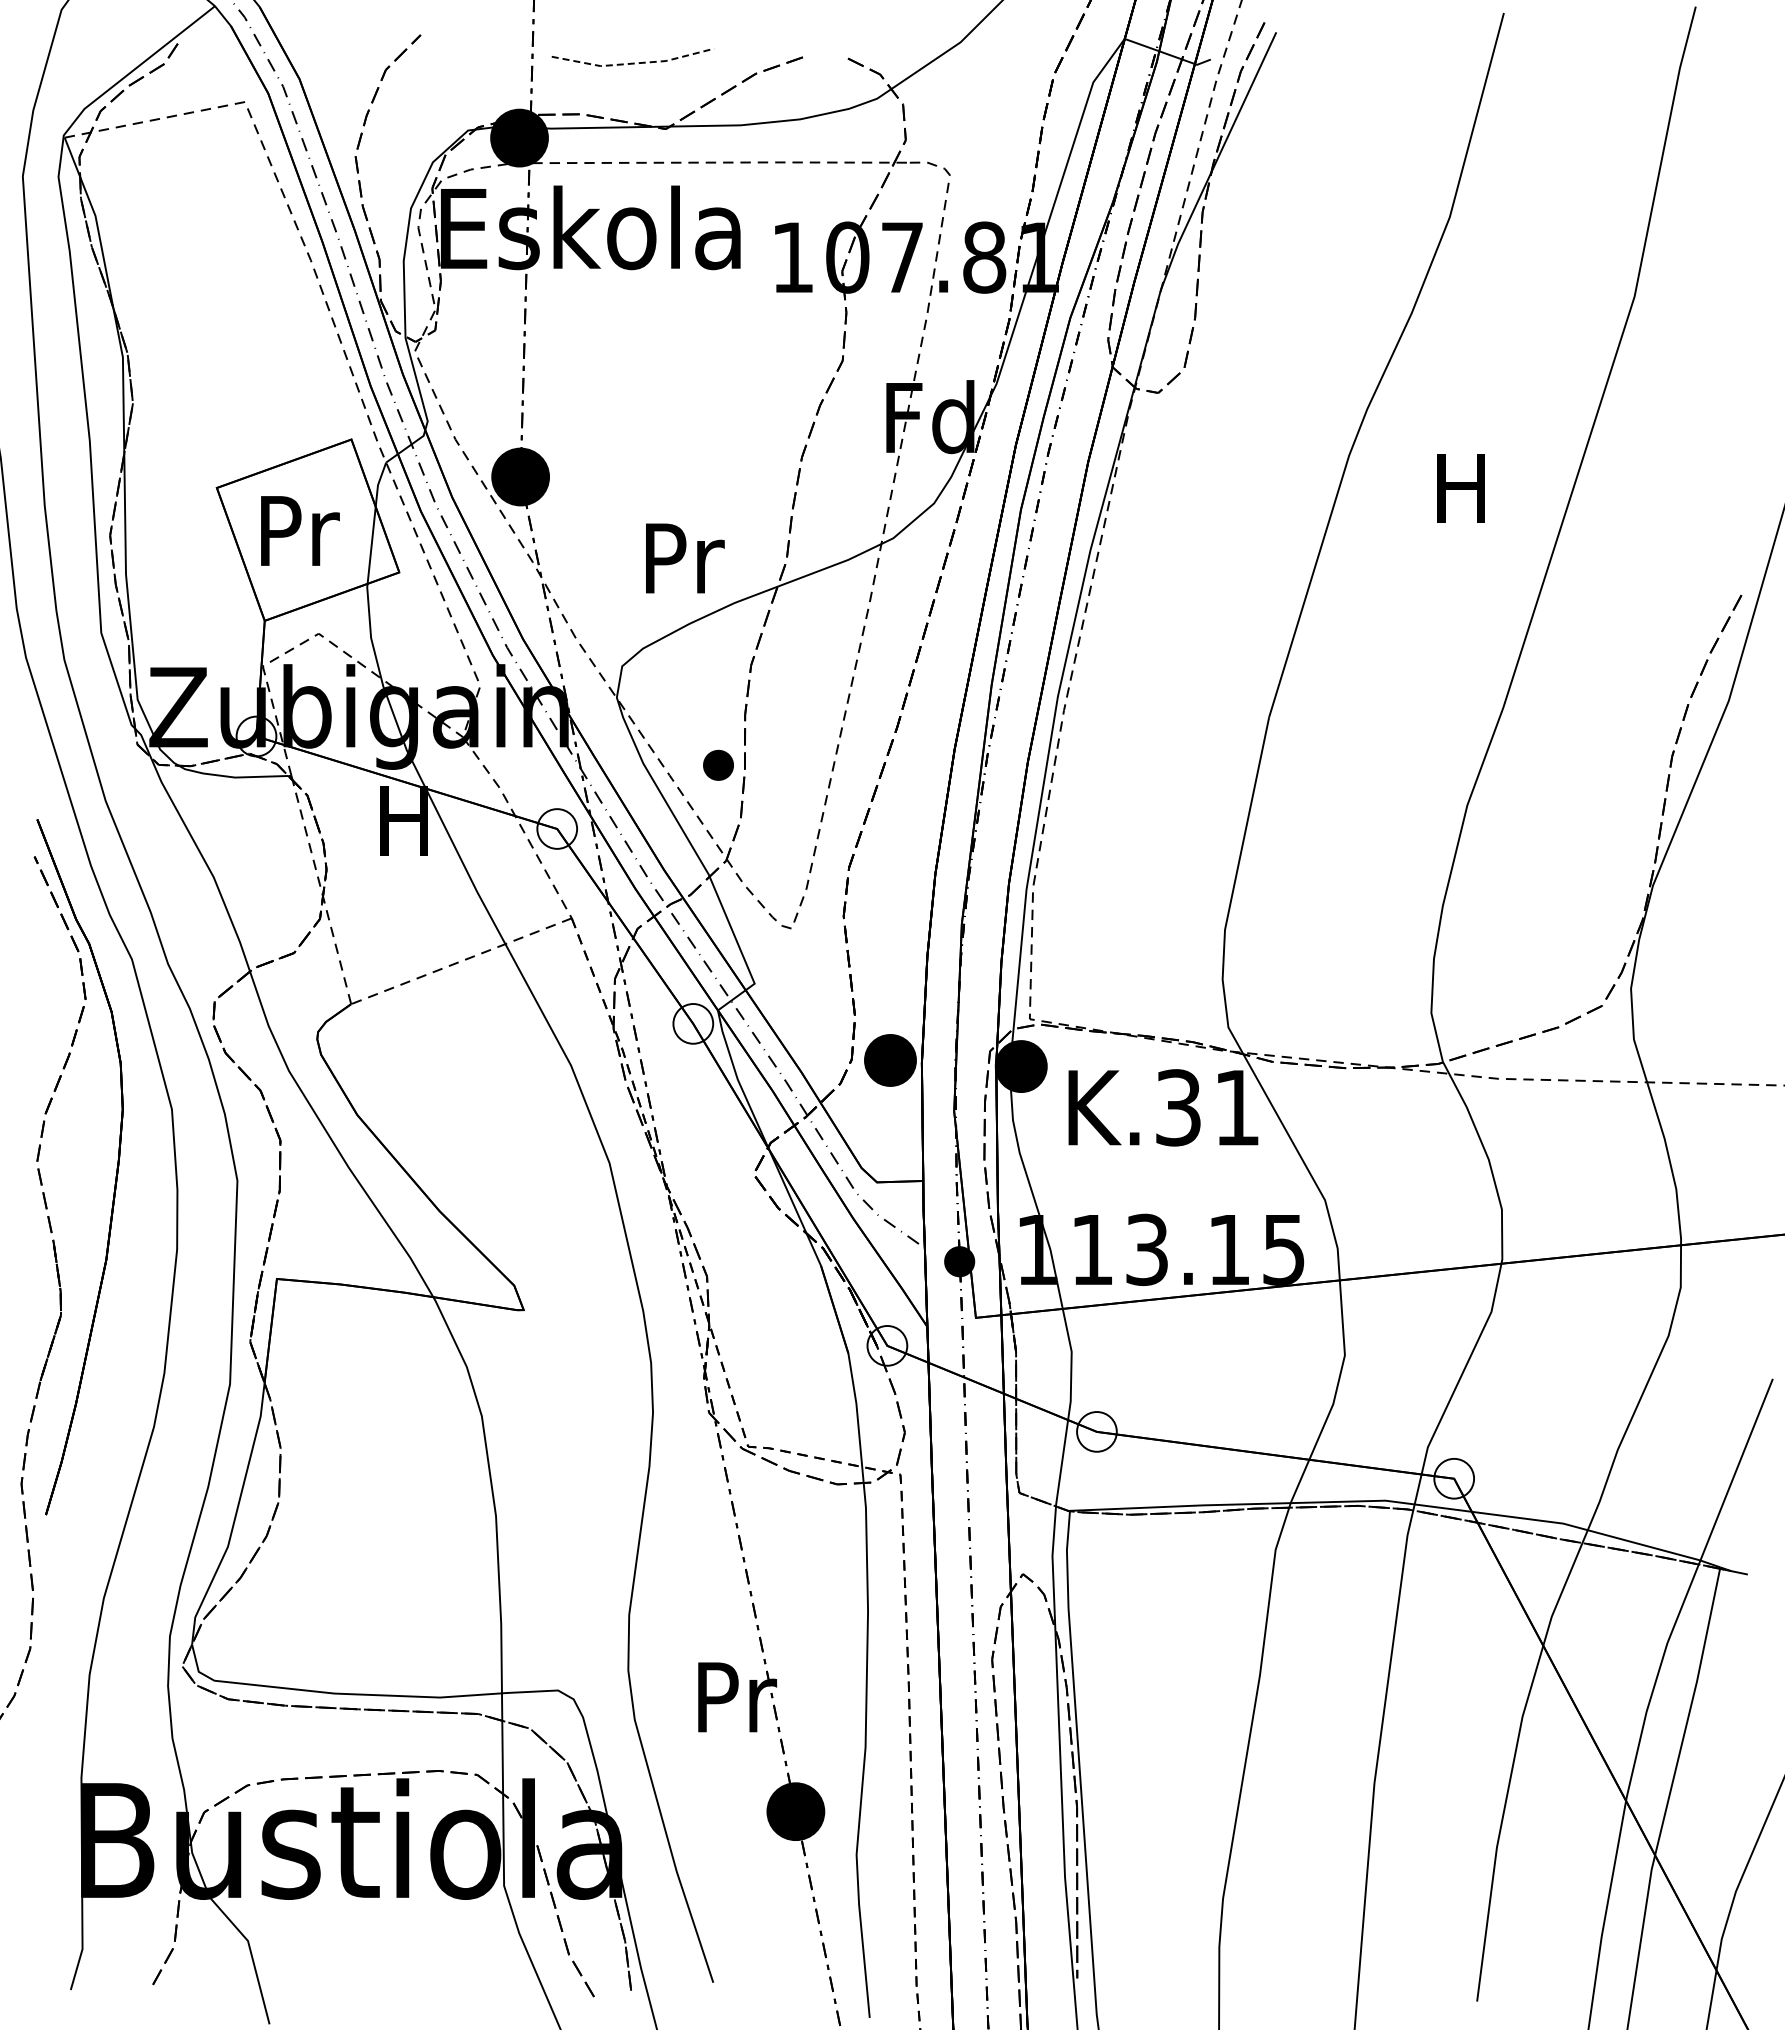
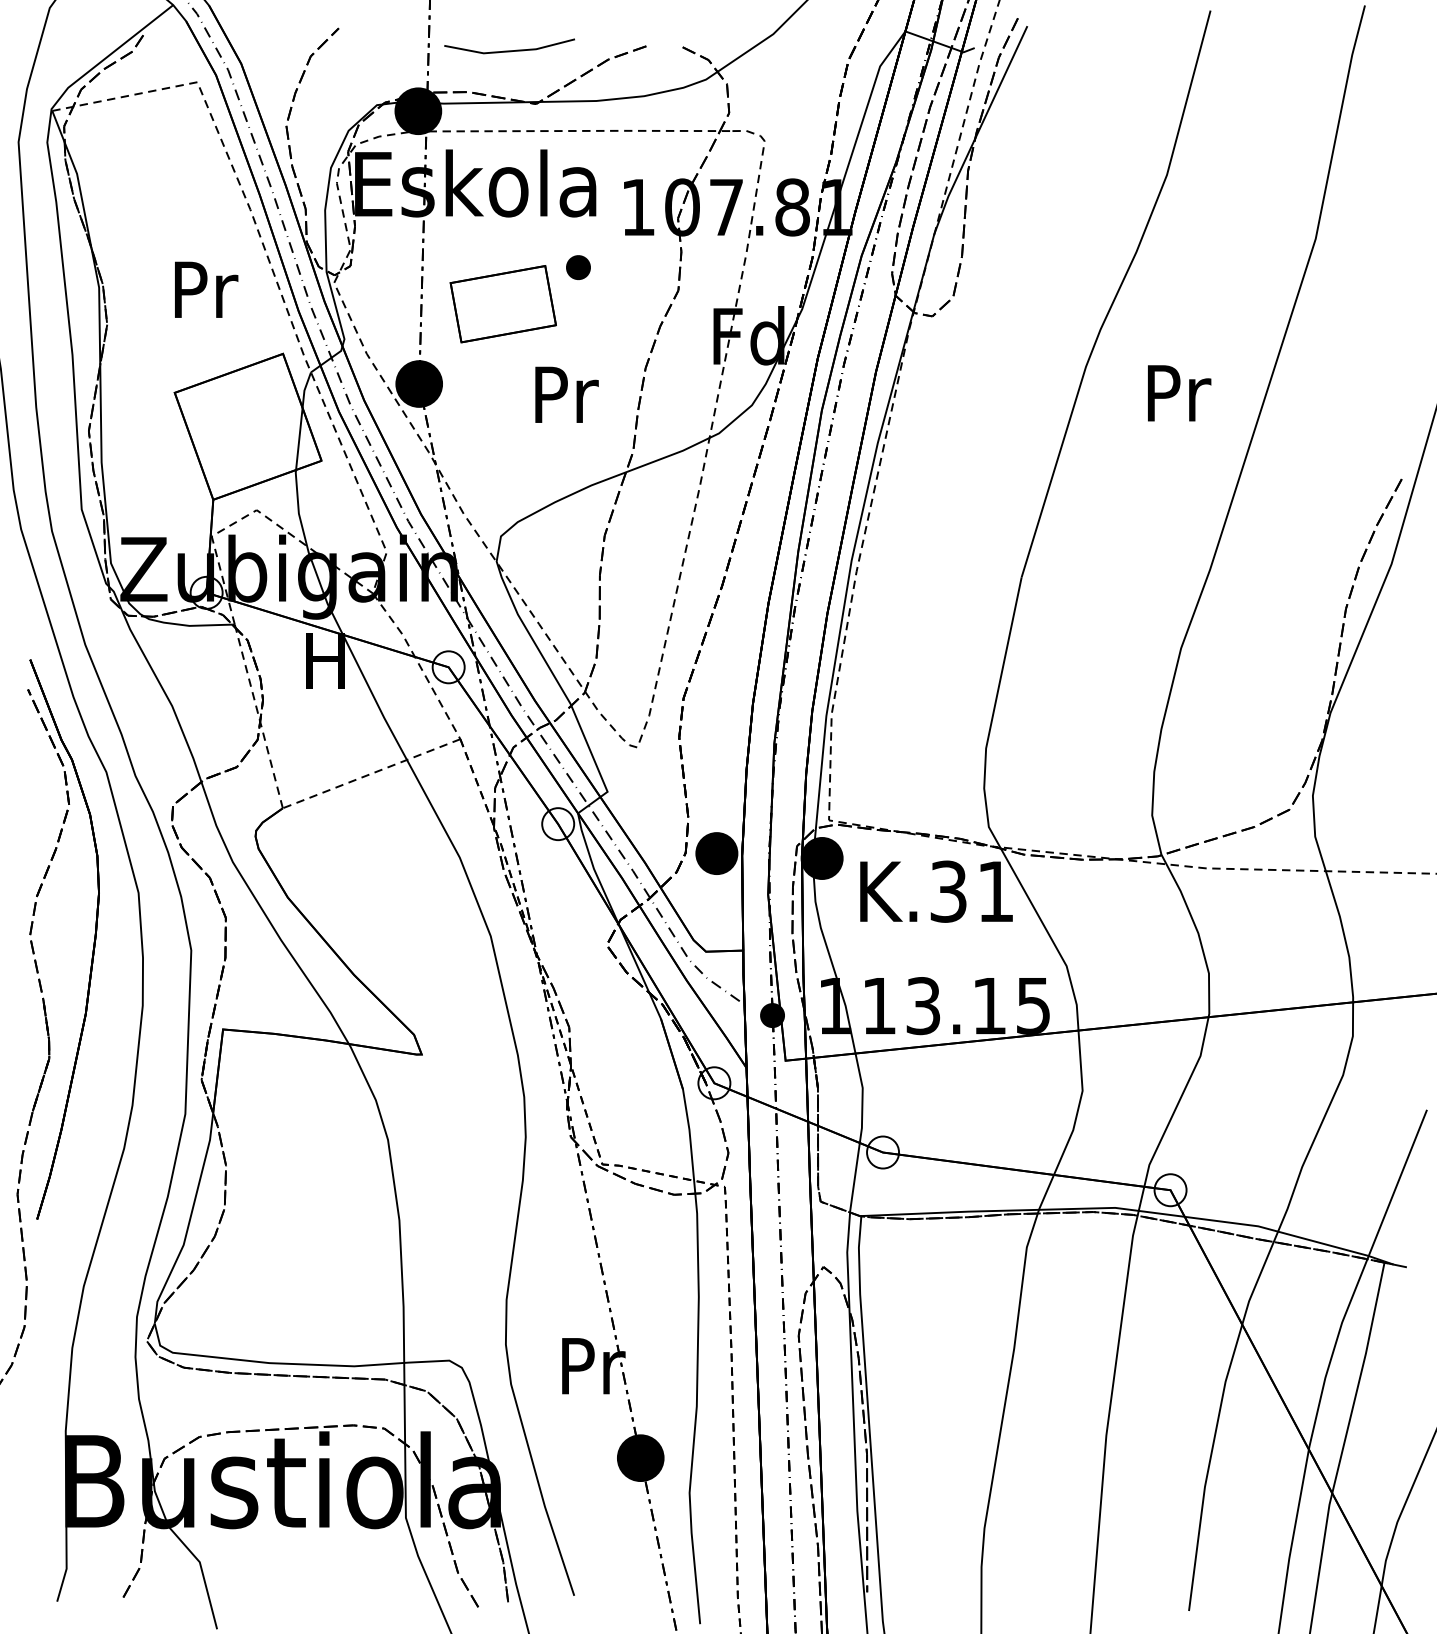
line: (633, 63) -> (510, 51), dashed -> solid
part: (624, 377) -> (502, 303), added
text: (1465, 488) -> (1179, 393), H -> Pr
text: (300, 530) -> (206, 289), moved
text: (685, 558) -> (567, 394), moved
part: (718, 764) -> (578, 266), moved

